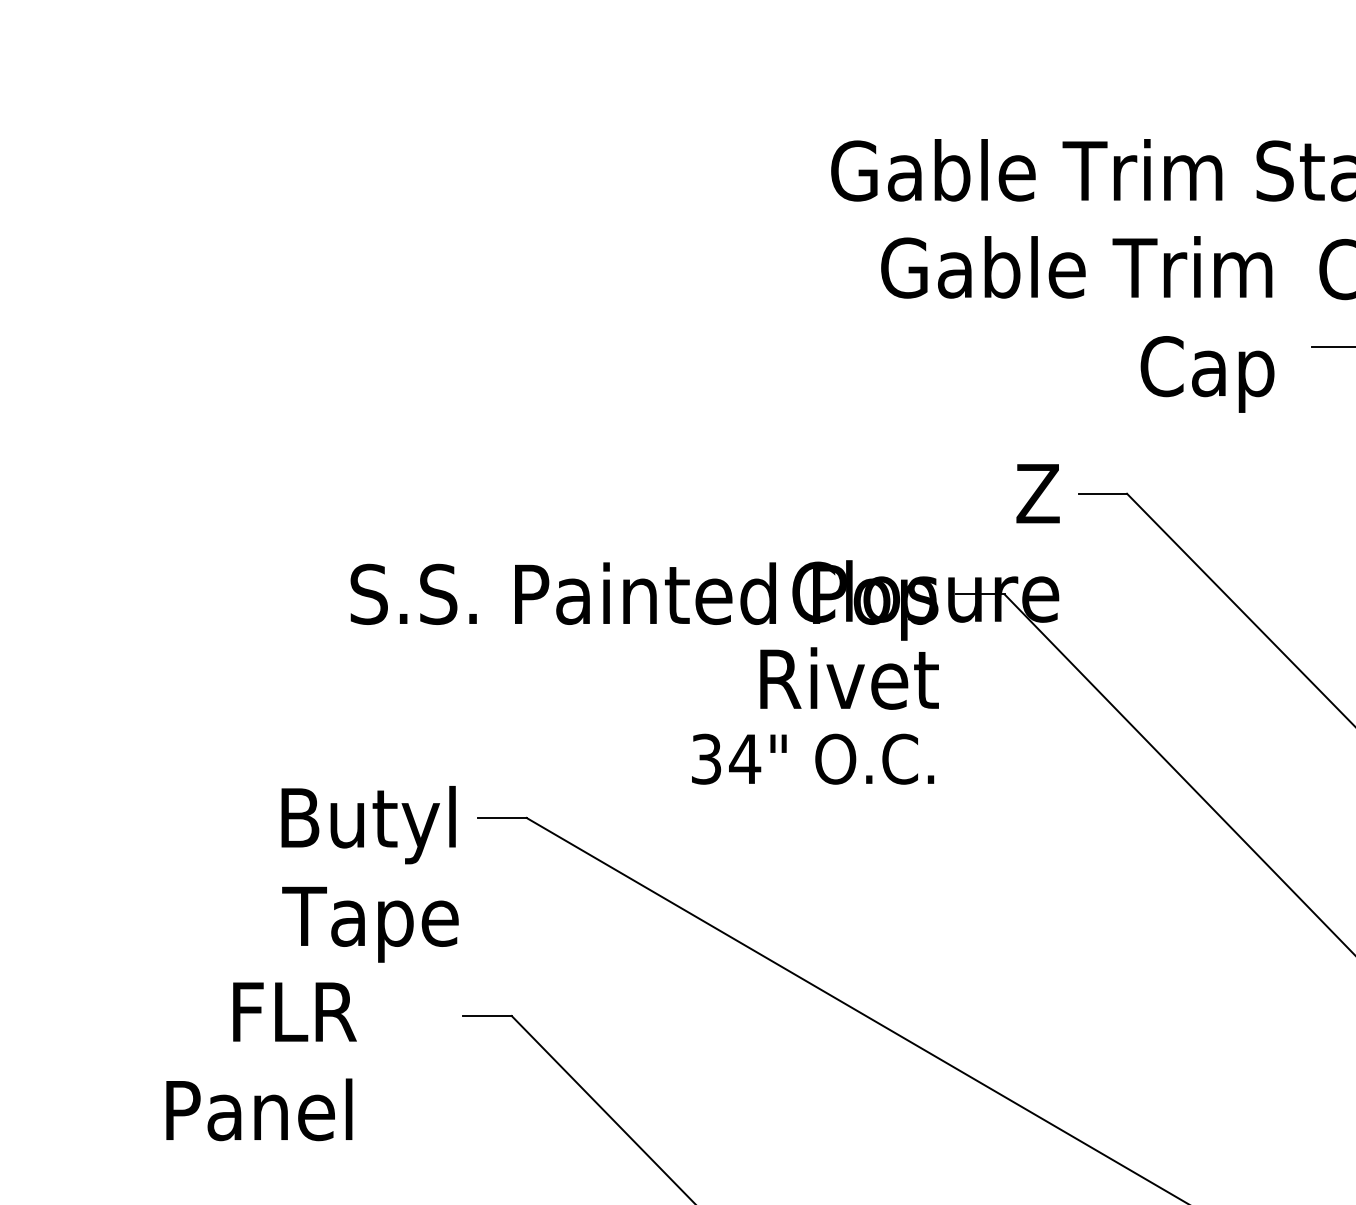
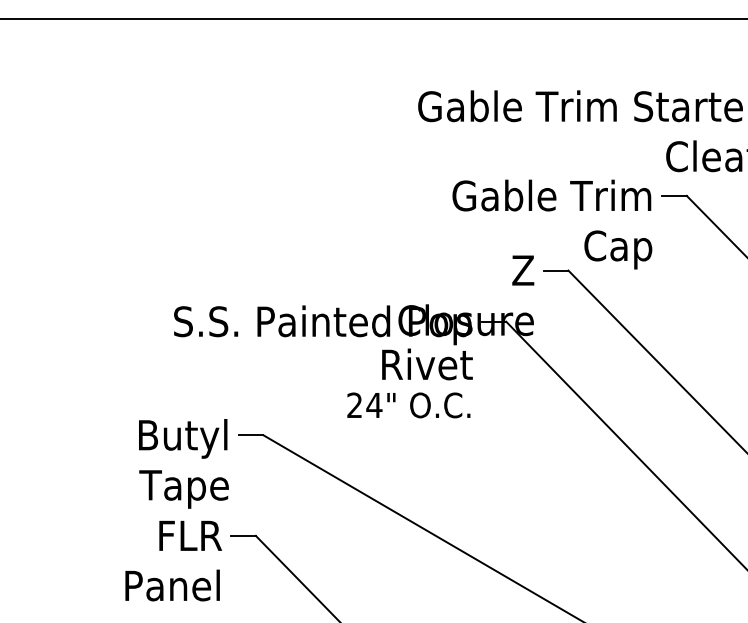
text: (1077, 324) -> (552, 224), moved
text: (705, 759) -> (354, 405), 34" -> 24"
text: (261, 1060) -> (173, 560), moved

